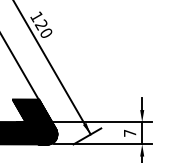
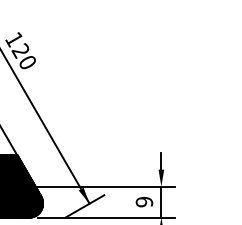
text: (129, 133) -> (143, 202), 7 -> 9

